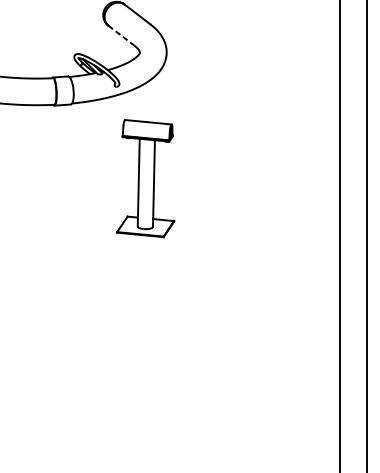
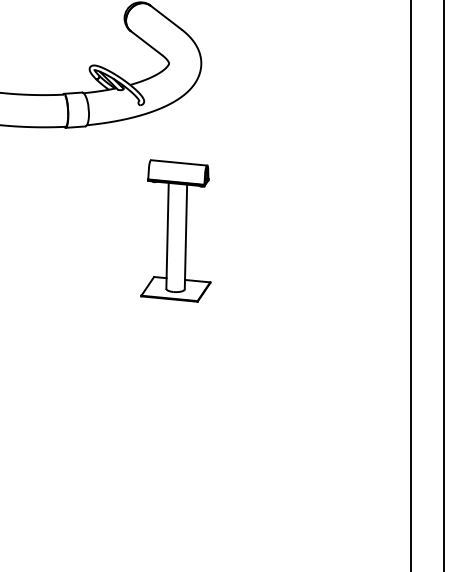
line: (121, 35) -> (146, 43), dashed -> solid
part: (145, 178) -> (175, 230), moved

